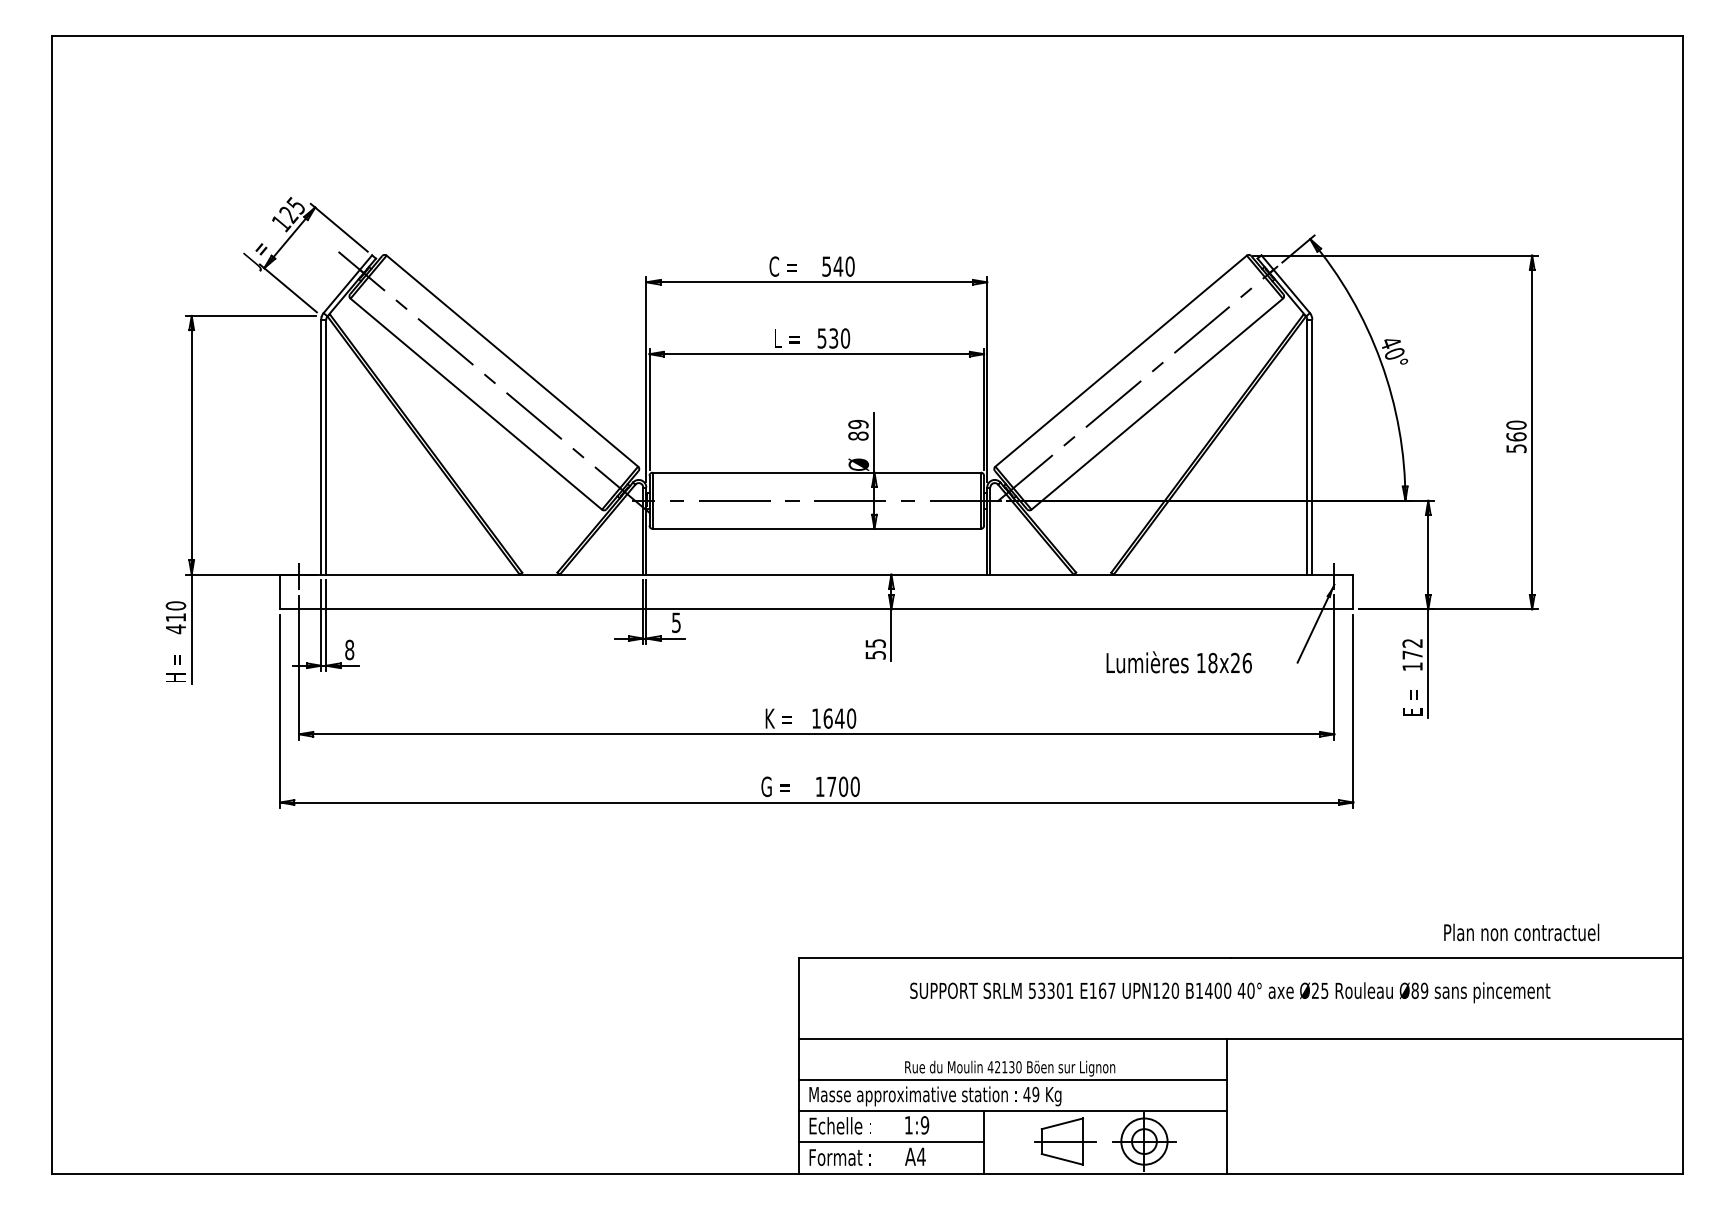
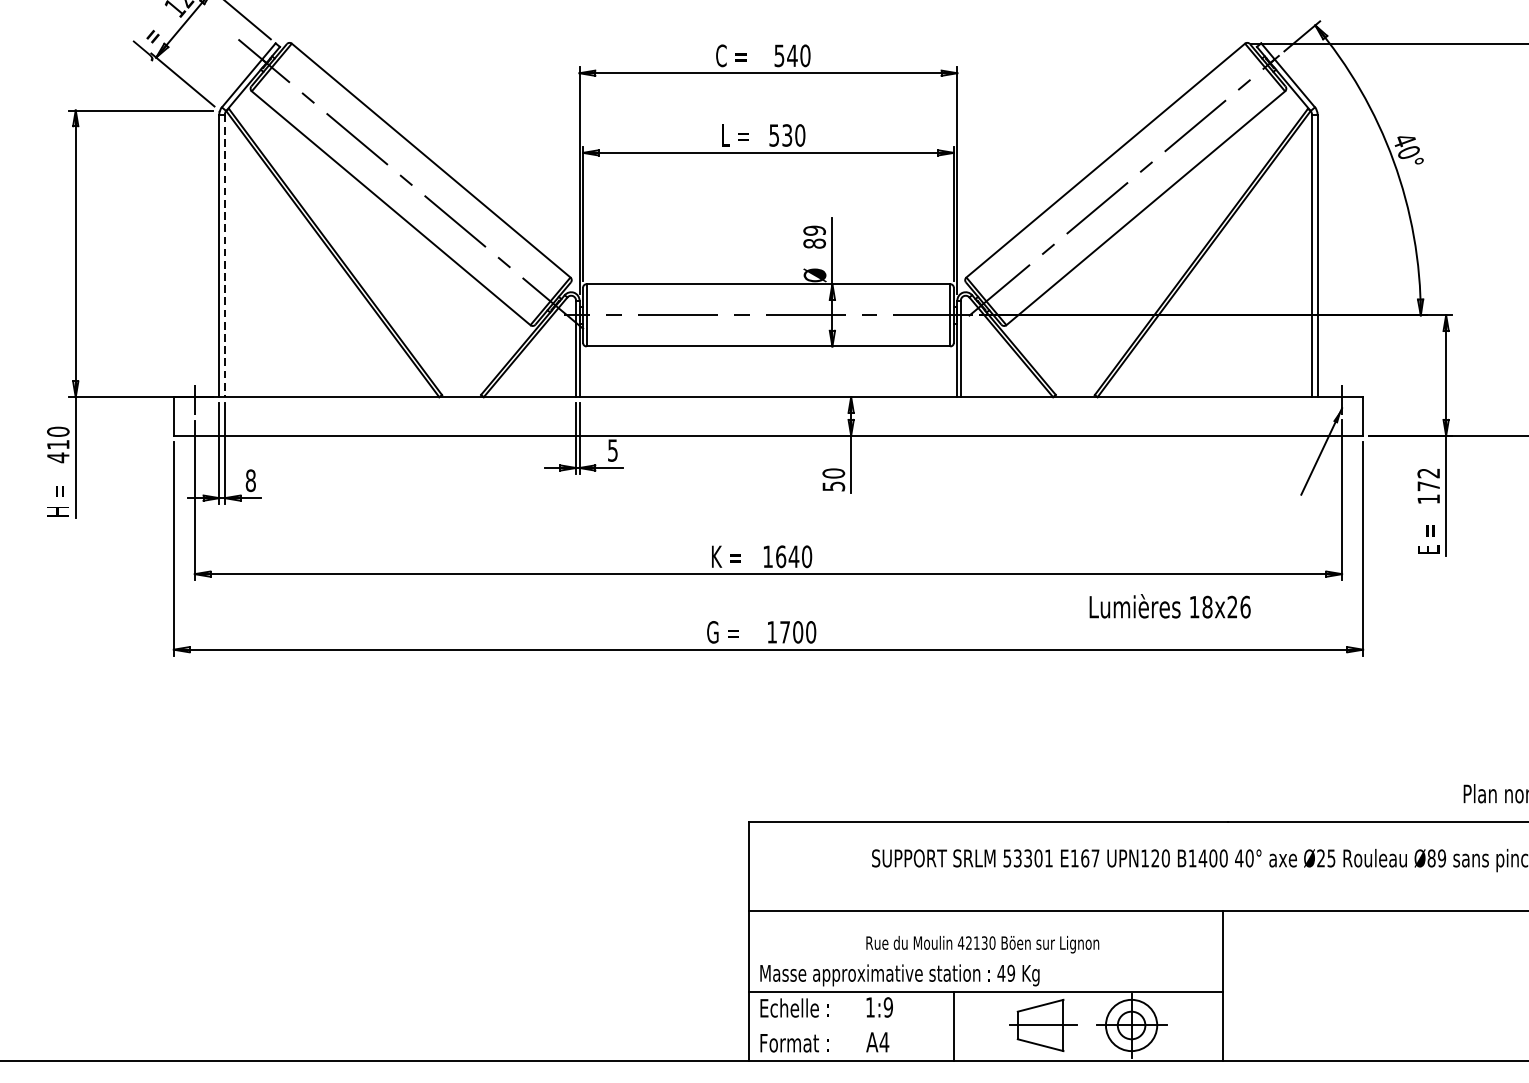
line: (326, 447) -> (225, 256), solid -> dashed
text: (875, 643) -> (833, 473), 55 -> 50
text: (1178, 662) -> (1169, 606), moved
line: (1012, 1079) -> (985, 956), removed
line: (891, 1142) -> (851, 1026), removed

